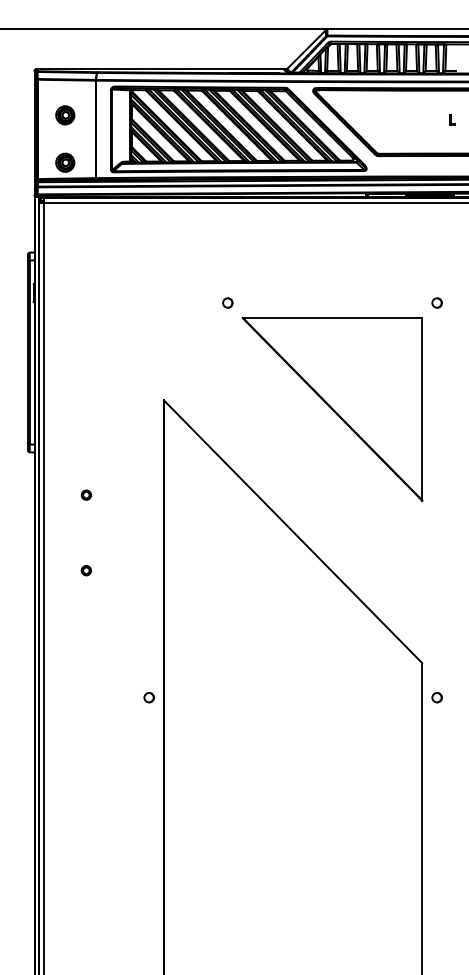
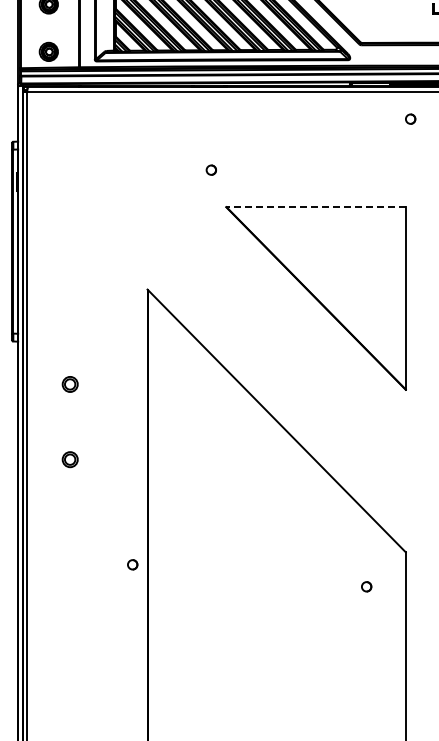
circle: (227, 302) -> (211, 169), moved
circle: (436, 302) -> (410, 118), moved
line: (332, 318) -> (316, 207), solid -> dashed
part: (85, 494) -> (69, 383), size x1.6
part: (85, 570) -> (69, 459), size x1.6
circle: (148, 697) -> (132, 564), moved
circle: (436, 697) -> (366, 586), moved

